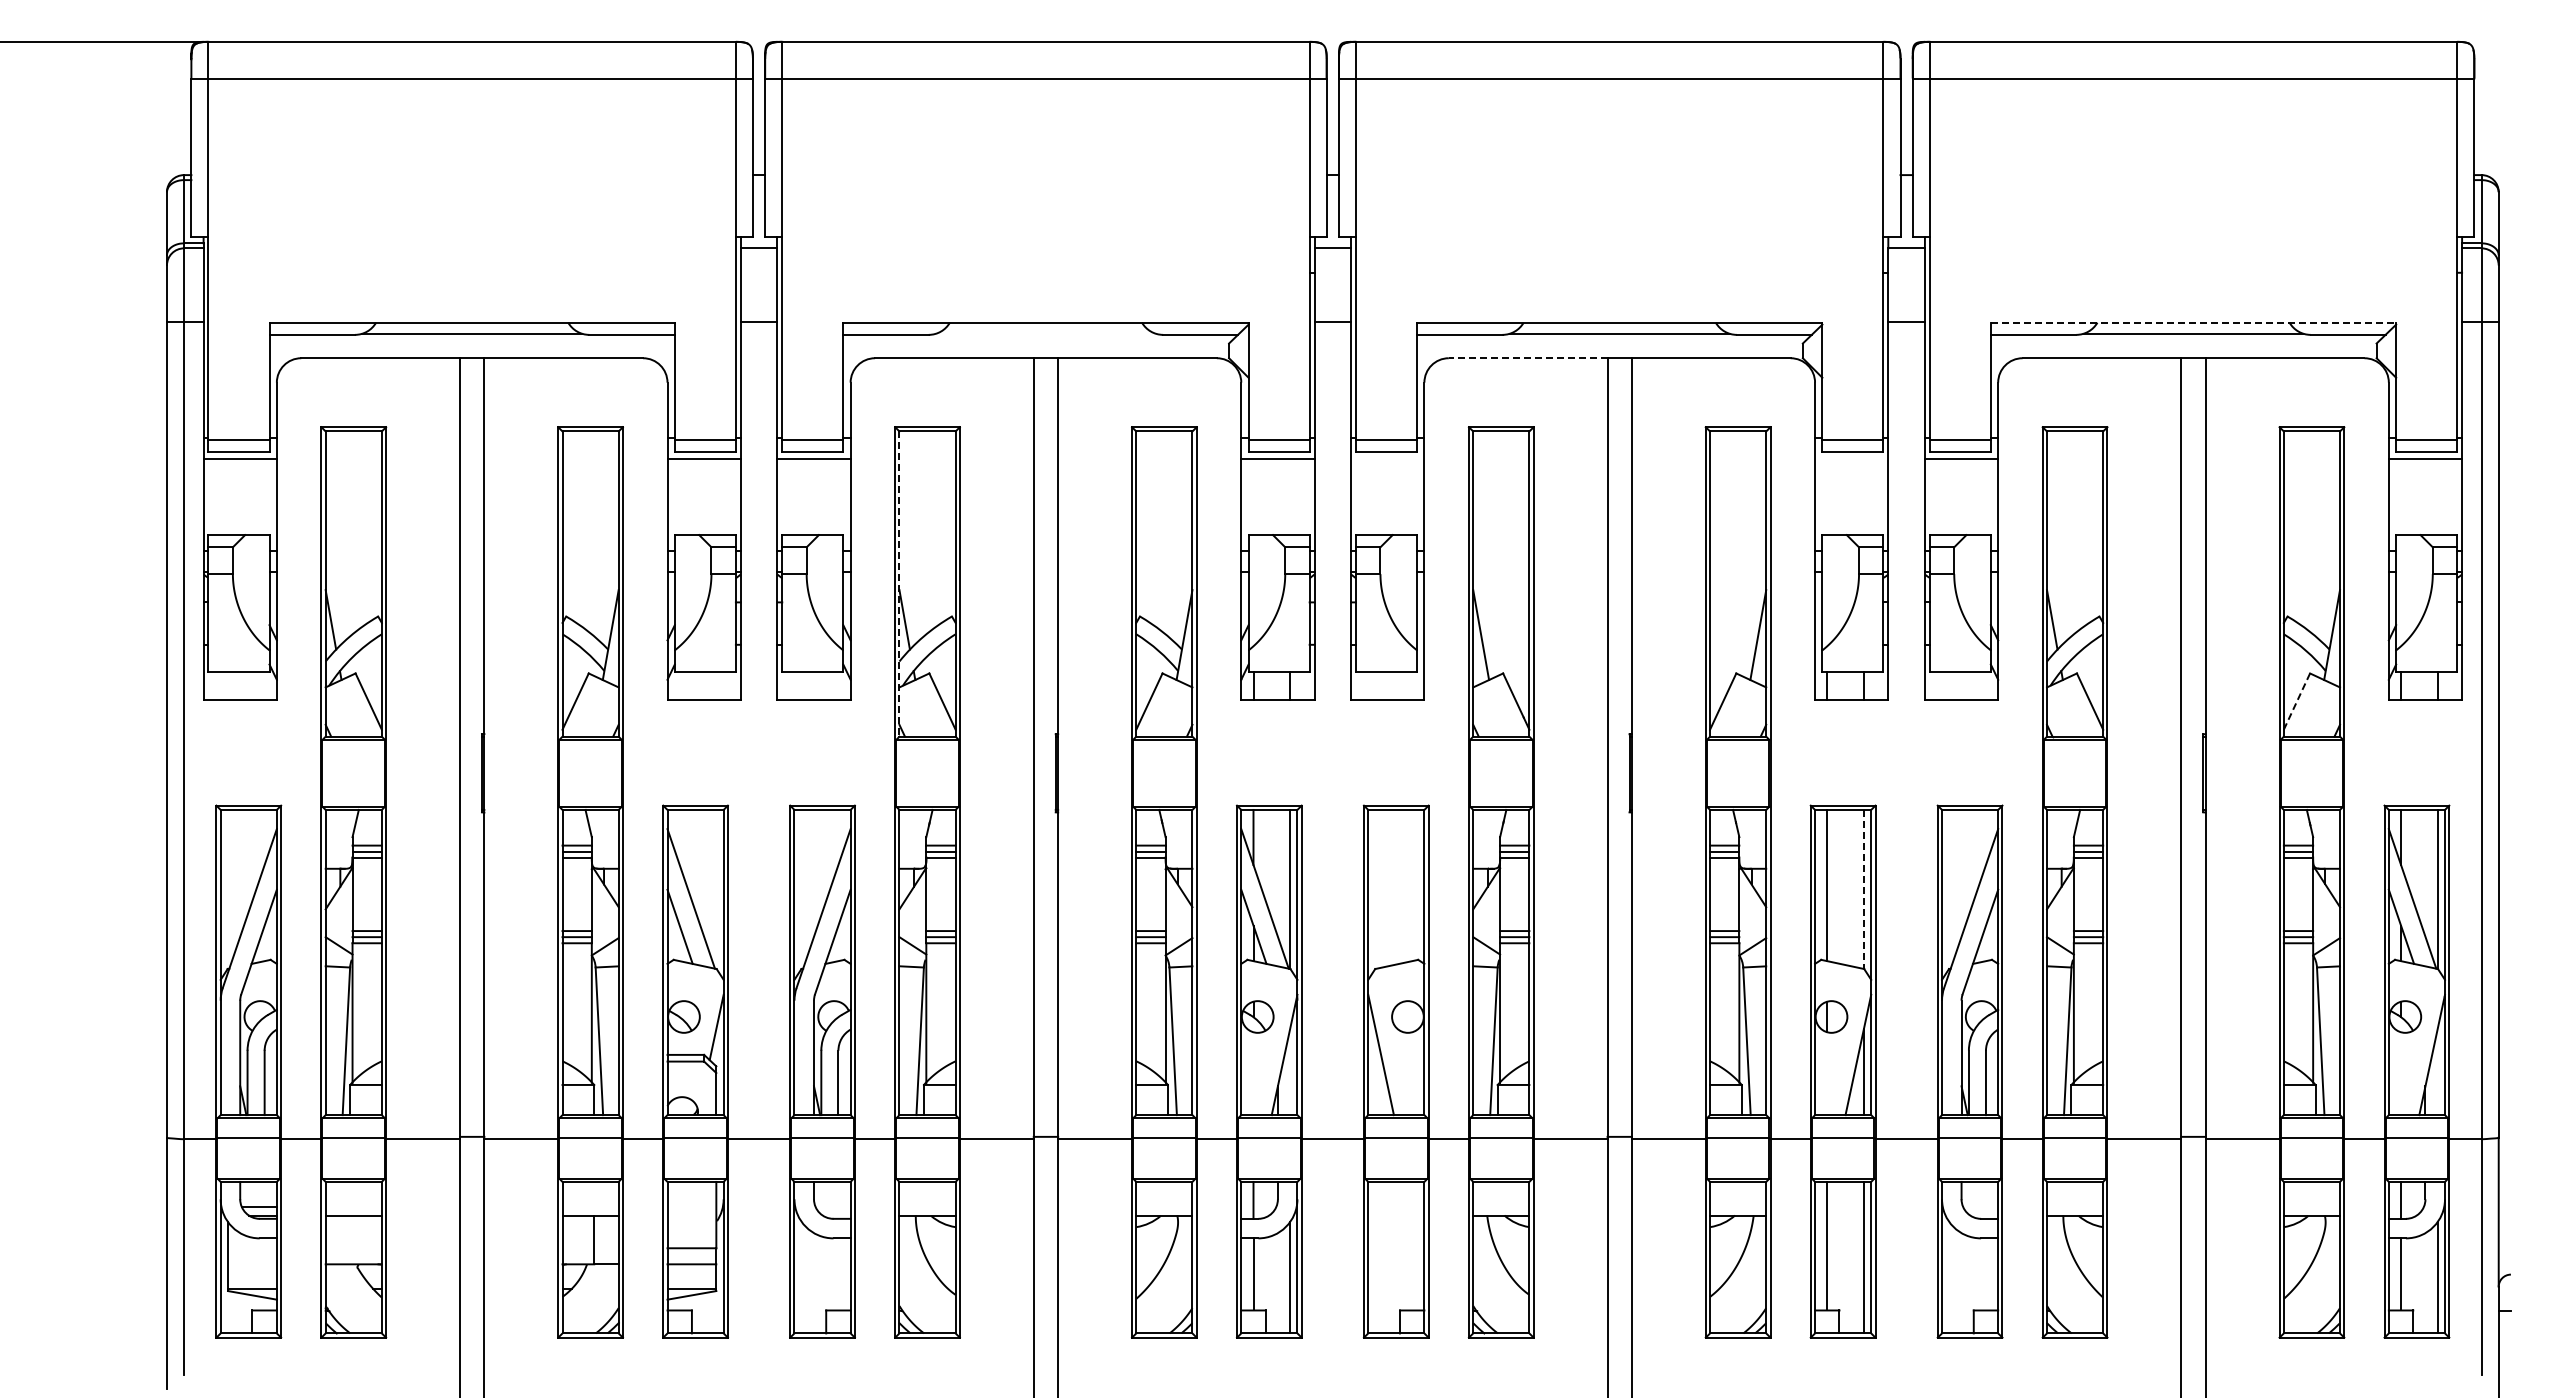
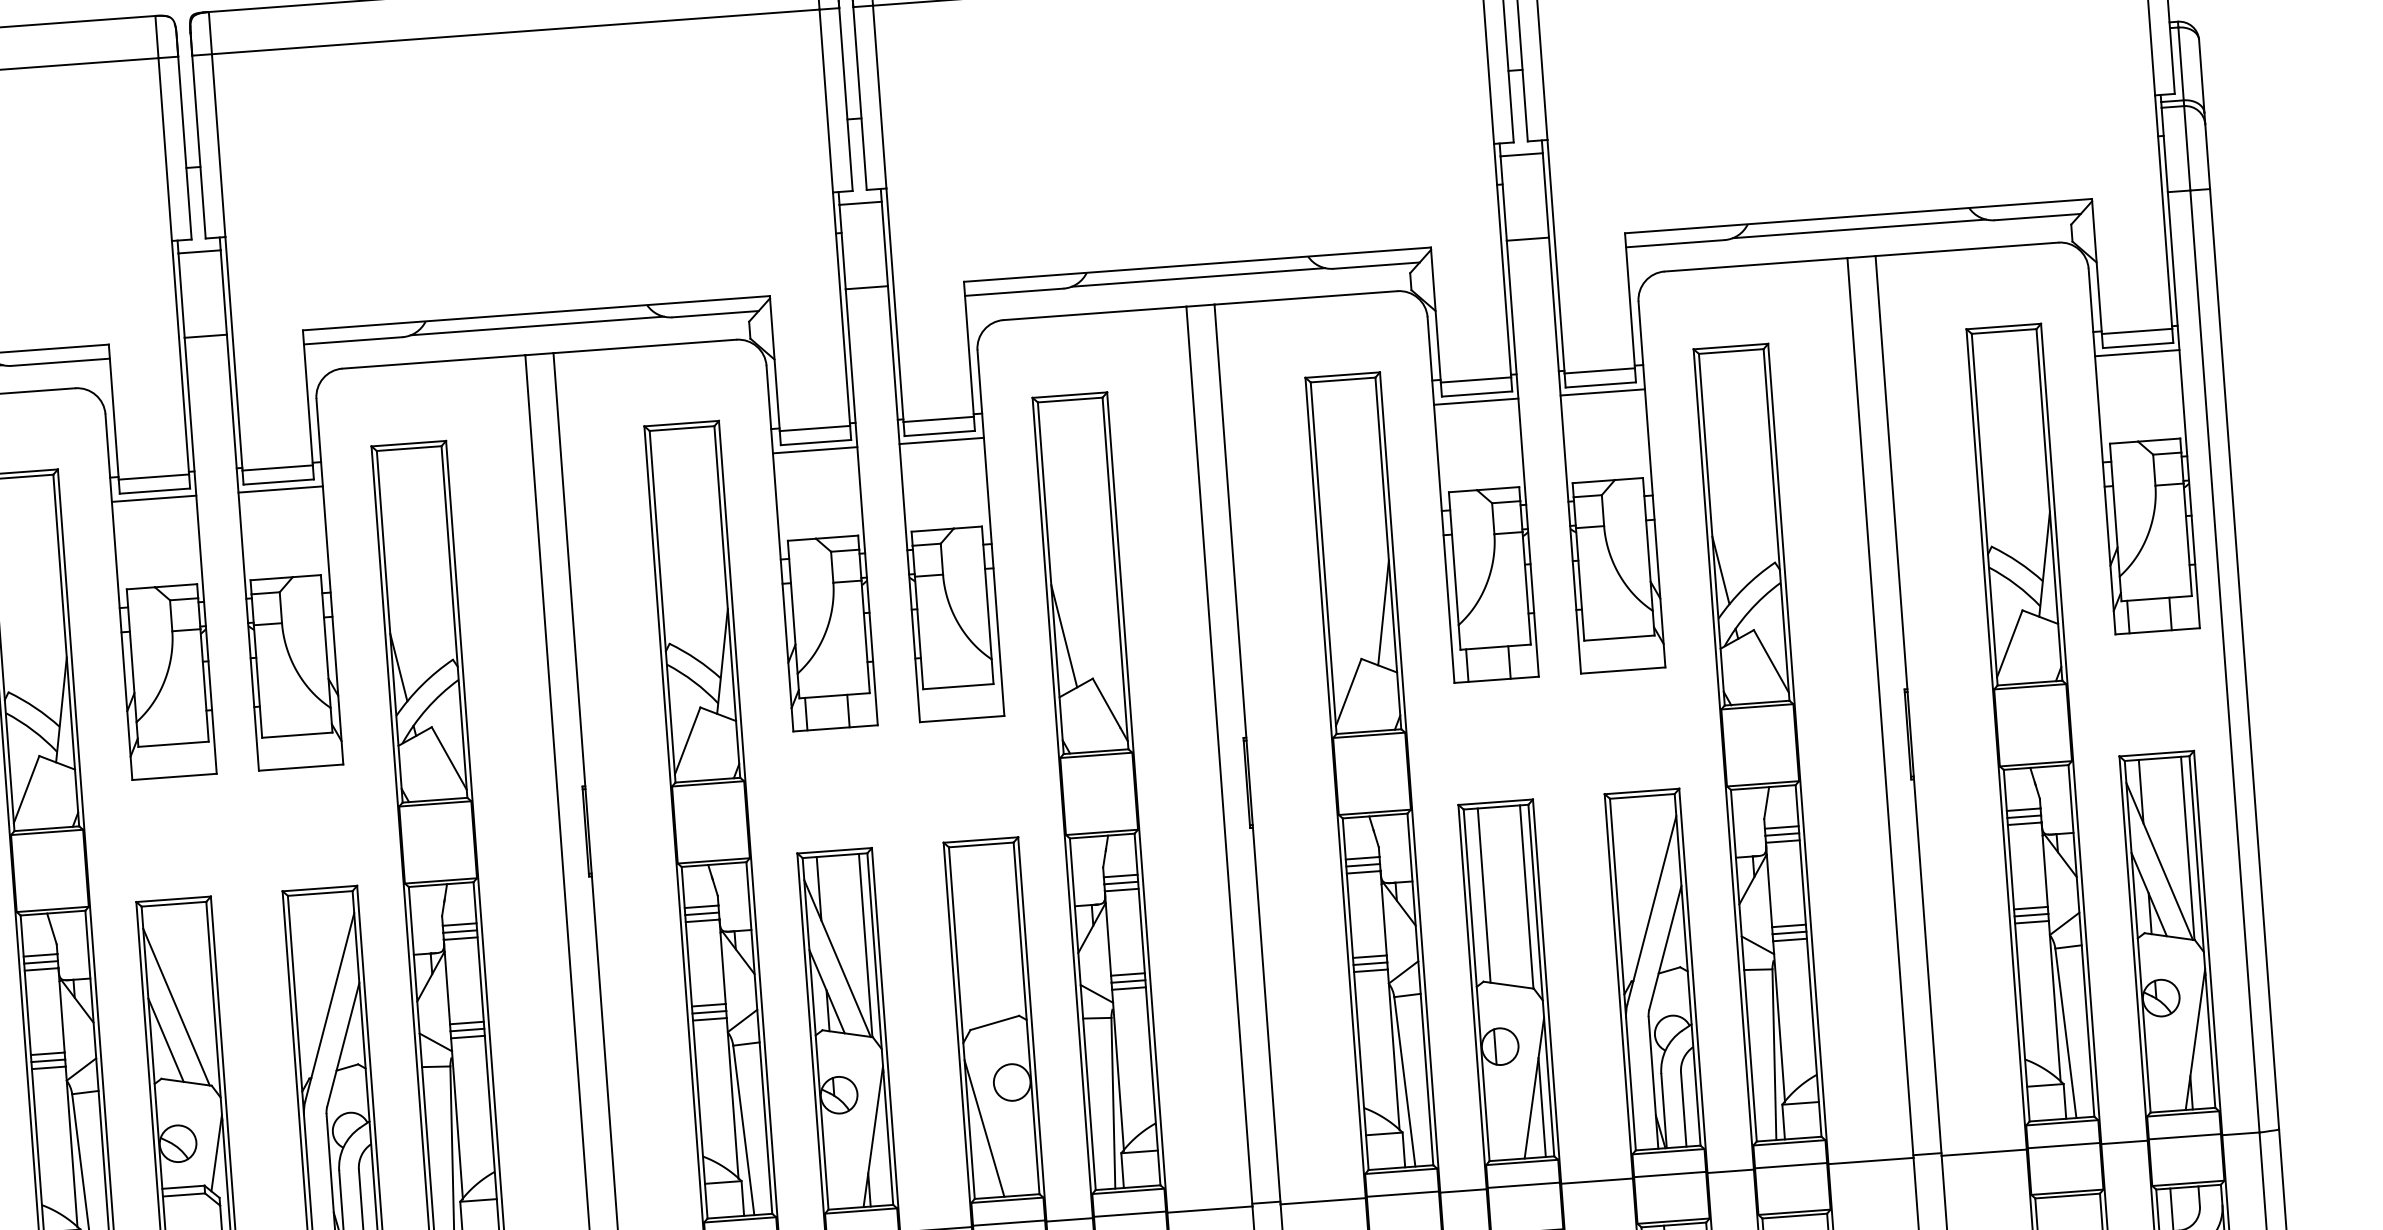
line: (2193, 322) -> (1858, 215), dashed -> solid
line: (1045, 333) -> (536, 325), added
line: (1527, 358) -> (1094, 313), dashed -> solid
line: (1387, 458) -> (941, 440), added
line: (1851, 458) -> (1475, 401), added
line: (899, 584) -> (389, 627), dashed -> solid
line: (2297, 701) -> (2010, 643), dashed -> solid
line: (1863, 889) -> (1526, 897), dashed -> solid

